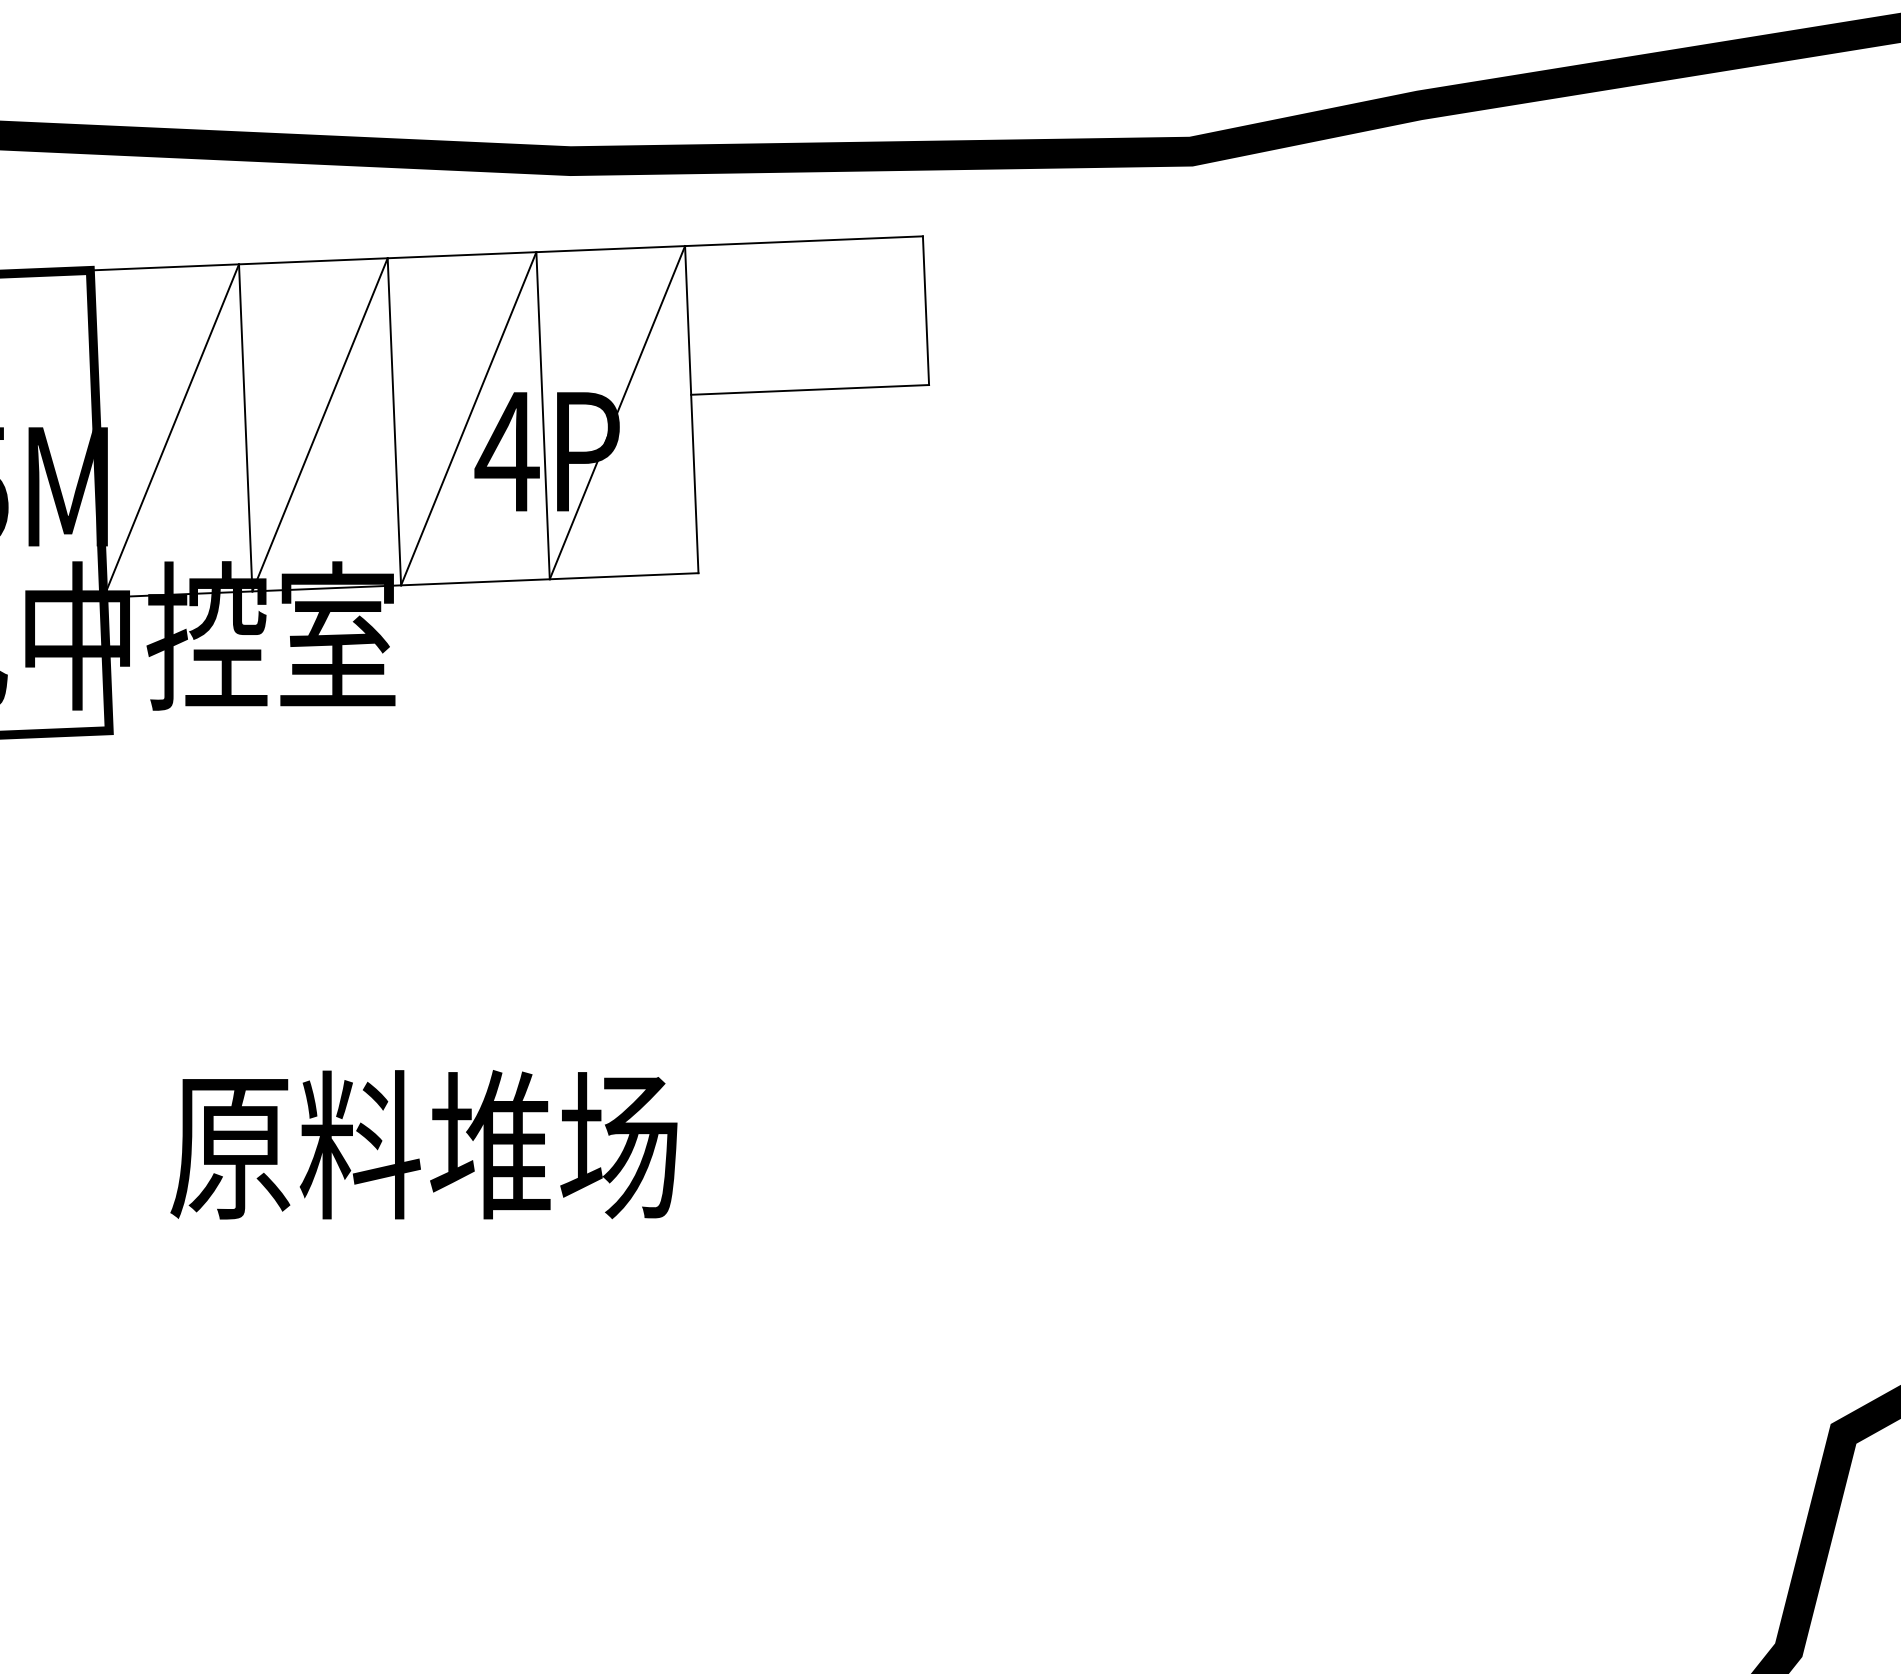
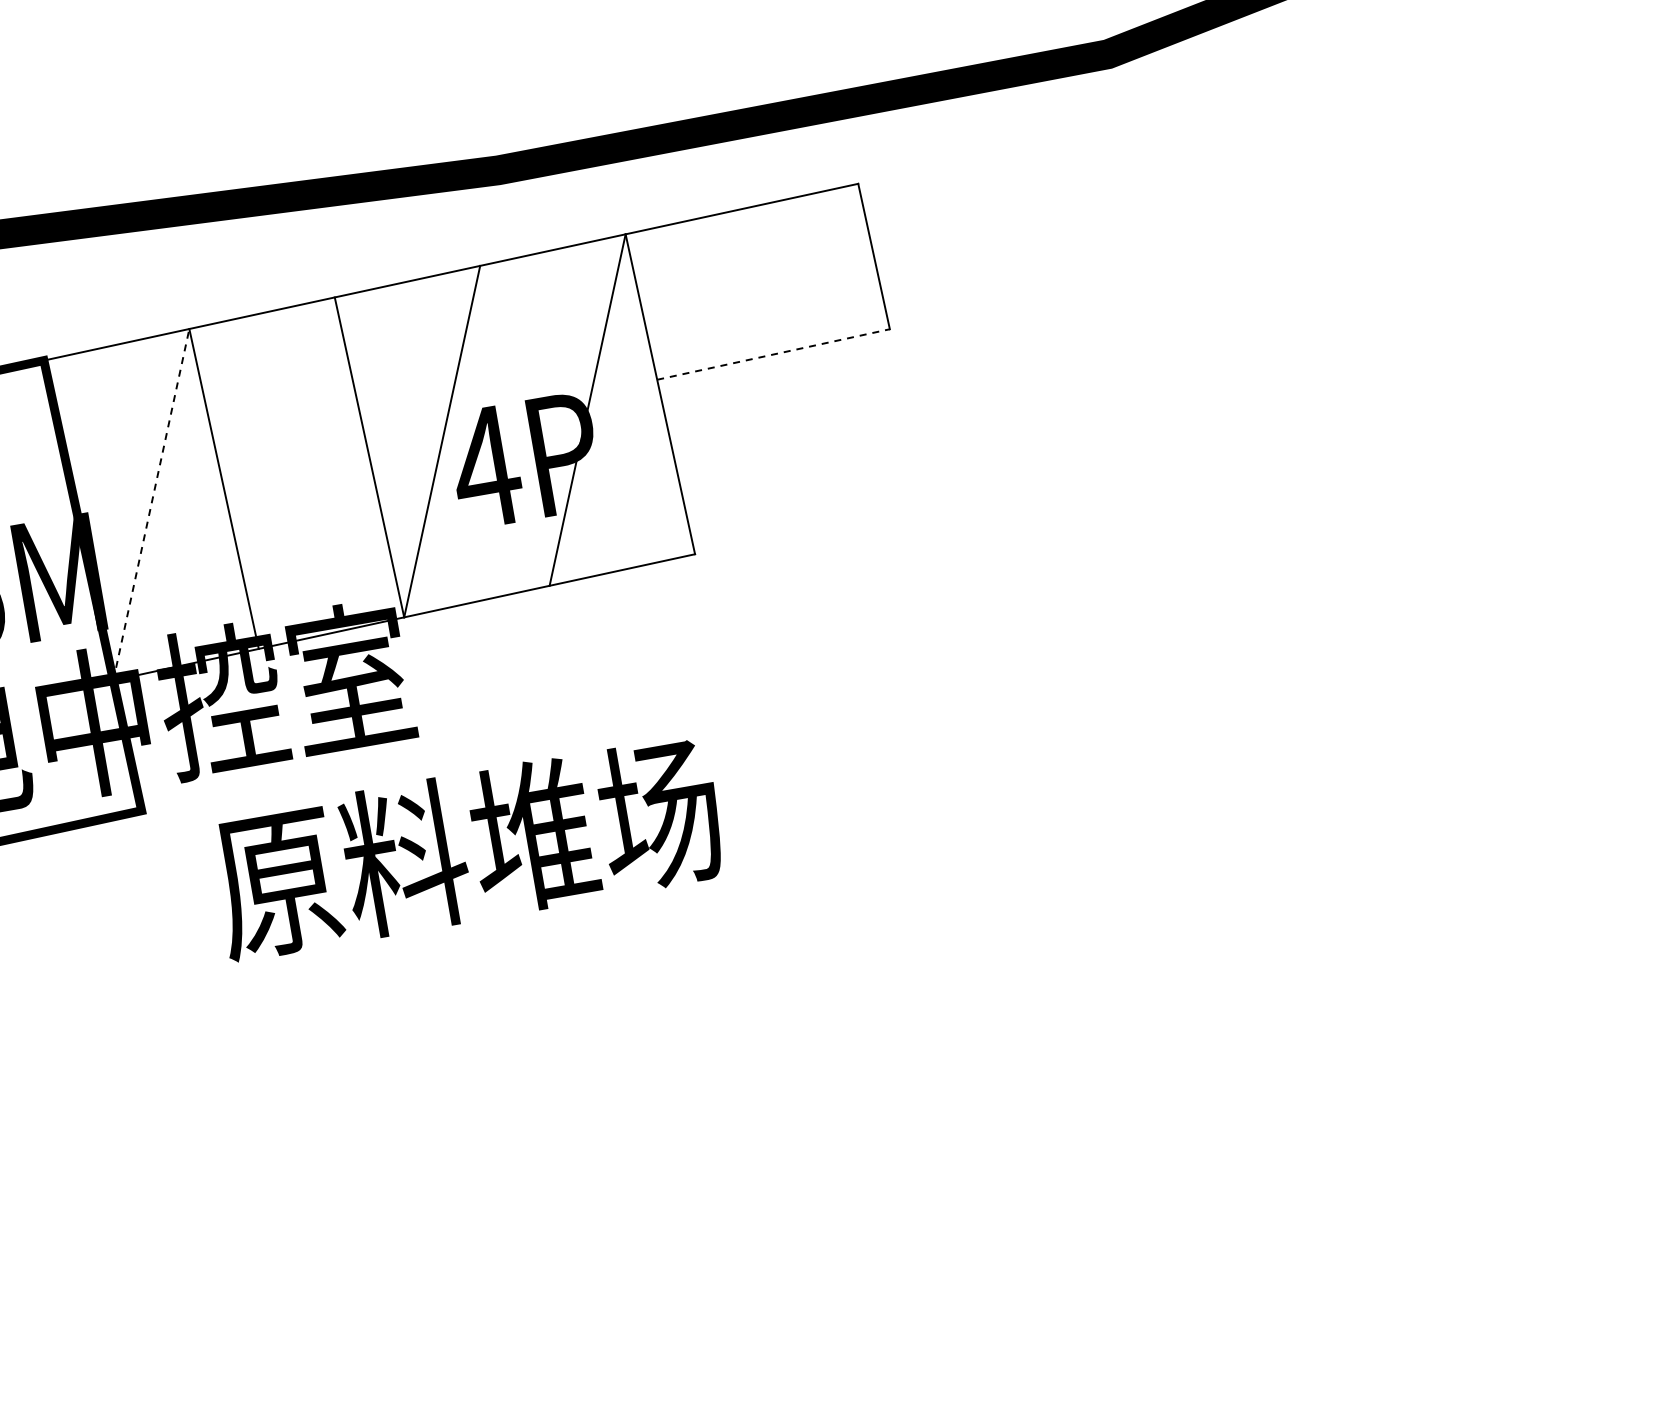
line: (810, 389) -> (773, 354), solid -> dashed
line: (542, 415) -> (514, 425), removed
line: (319, 424) -> (296, 472), removed
line: (171, 430) -> (151, 504), solid -> dashed
text: (423, 1144) -> (467, 847), moved

